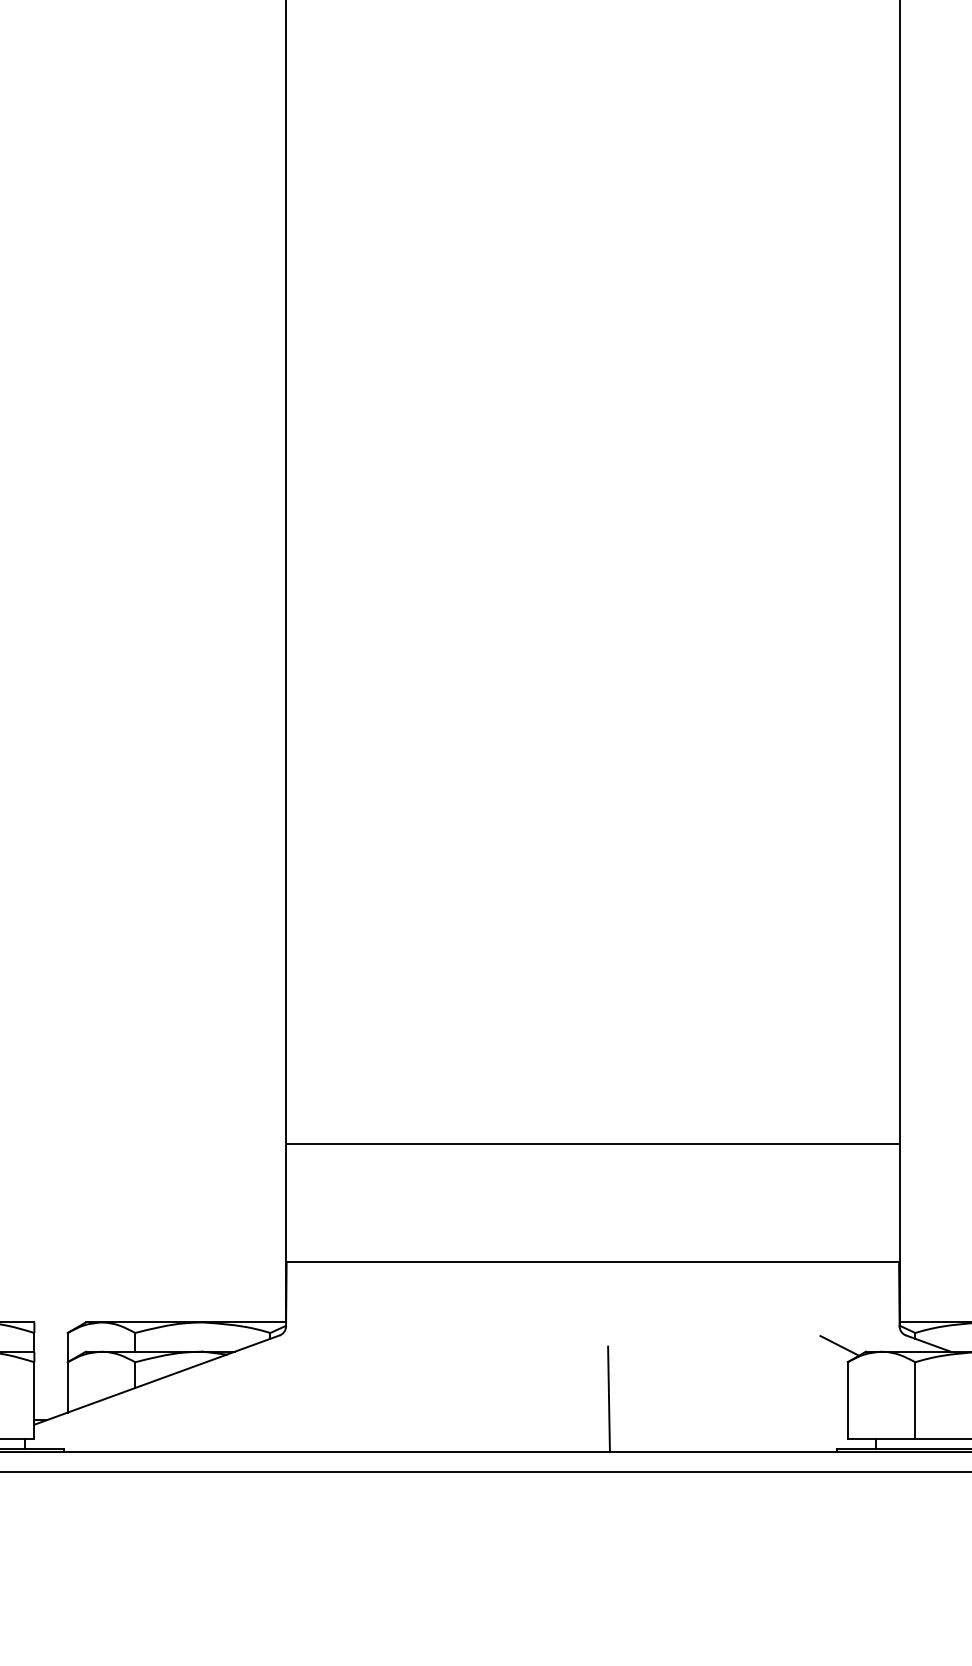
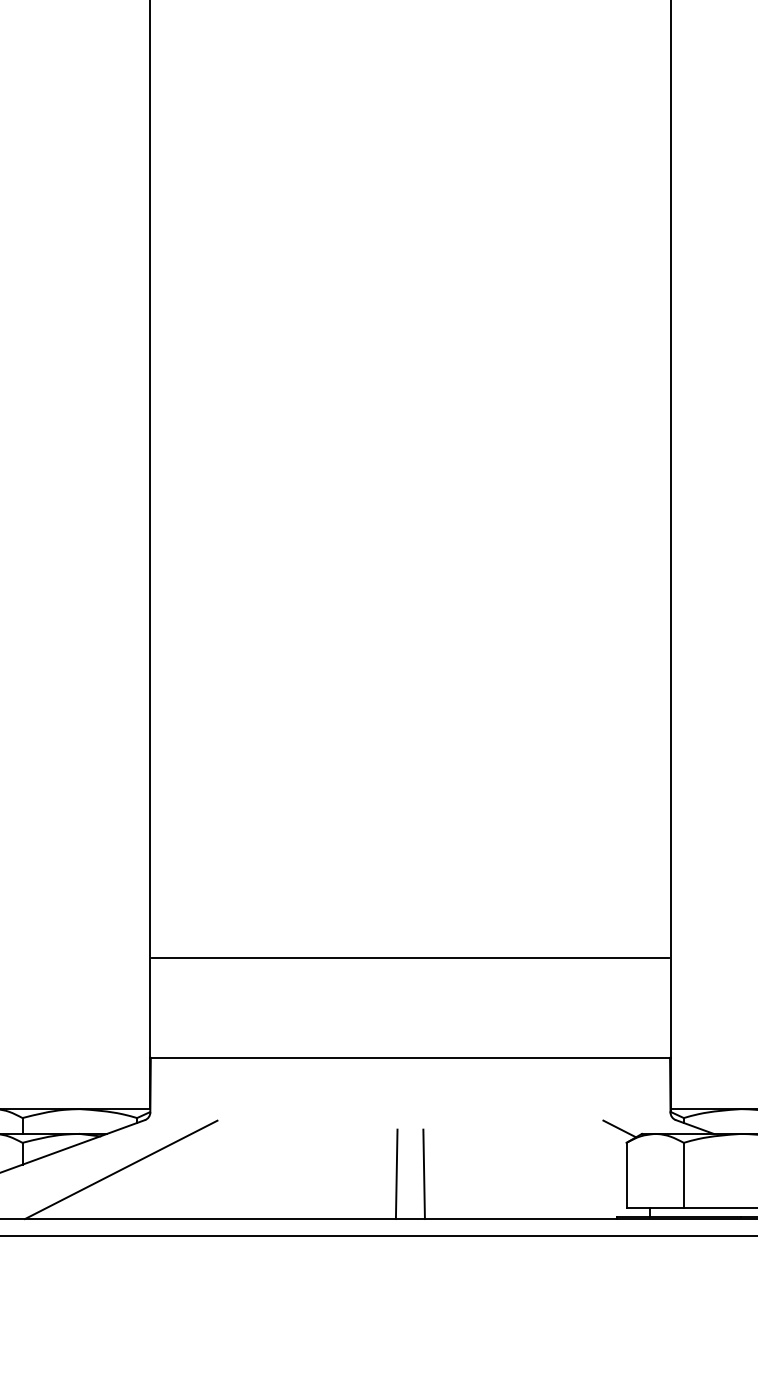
line: (251, 1394) -> (121, 1170), added
line: (576, 1399) -> (396, 1174), added

